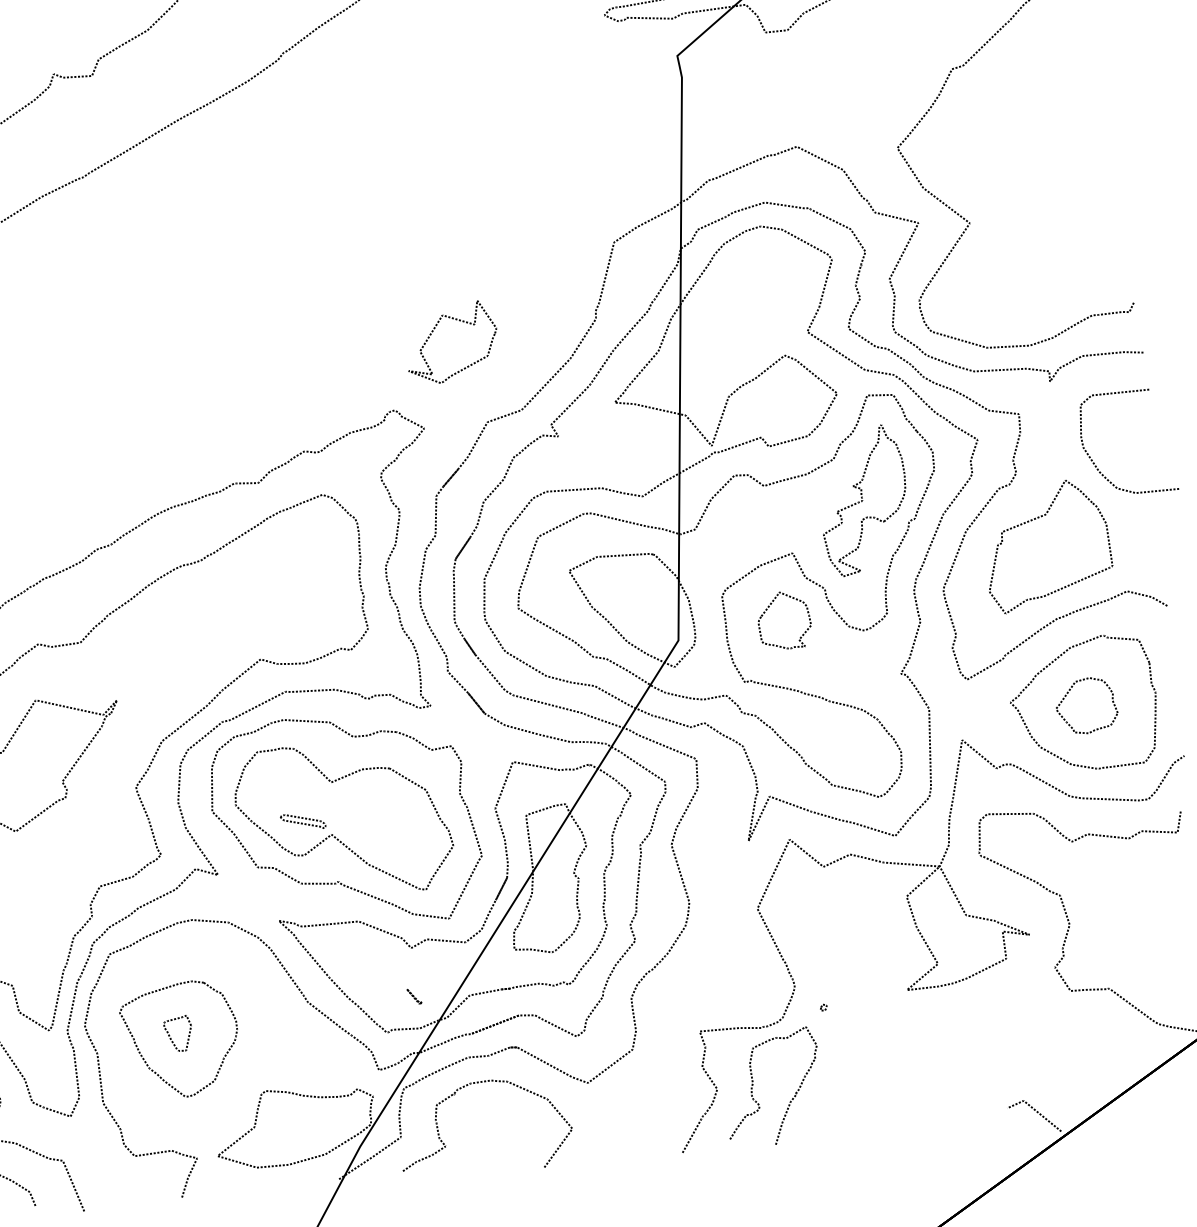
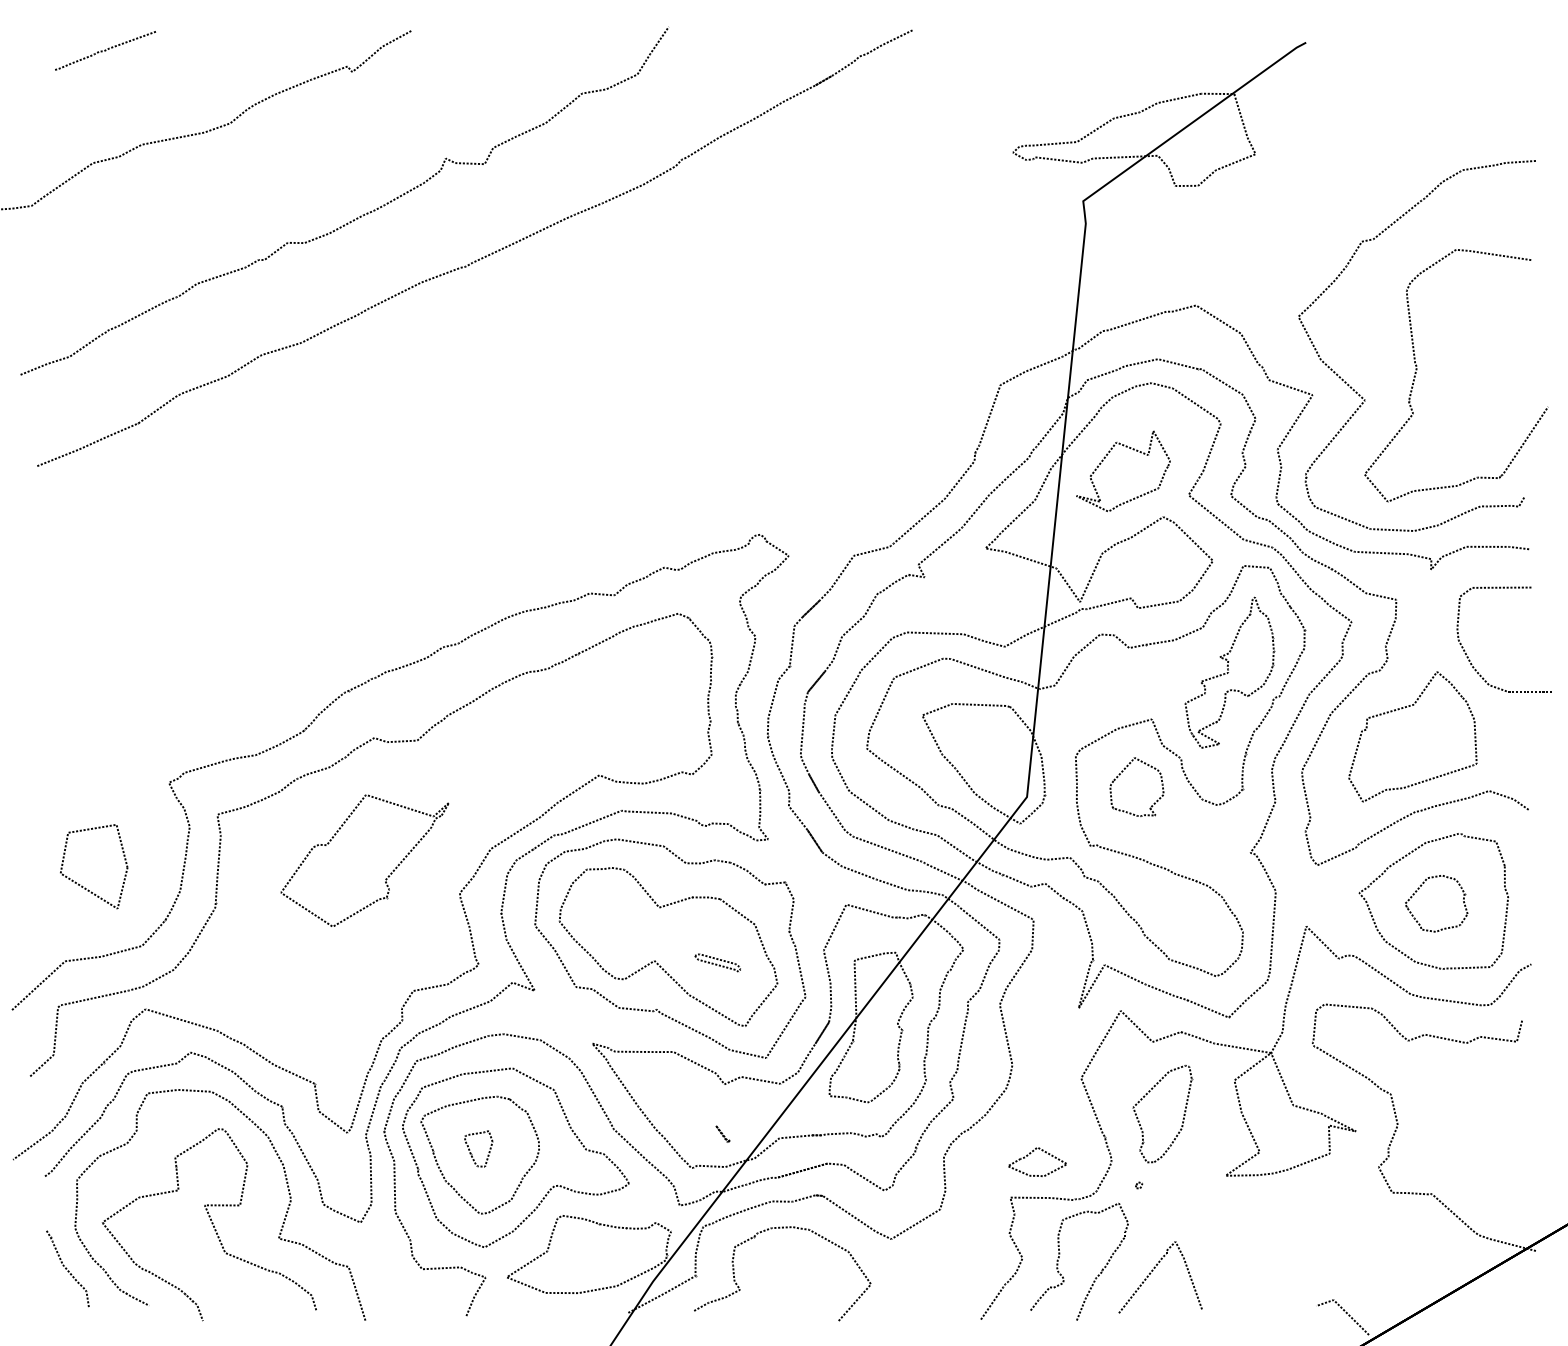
curve: (1018, 189) -> (1417, 370), added
part: (433, 331) -> (1105, 458), moved
part: (302, 821) -> (717, 962), moved
part: (859, 939) -> (1182, 1119), added
part: (715, 987) -> (1030, 1154), added
part: (250, 1066) -> (549, 1189), added
curve: (844, 1092) -> (1151, 1273), added

